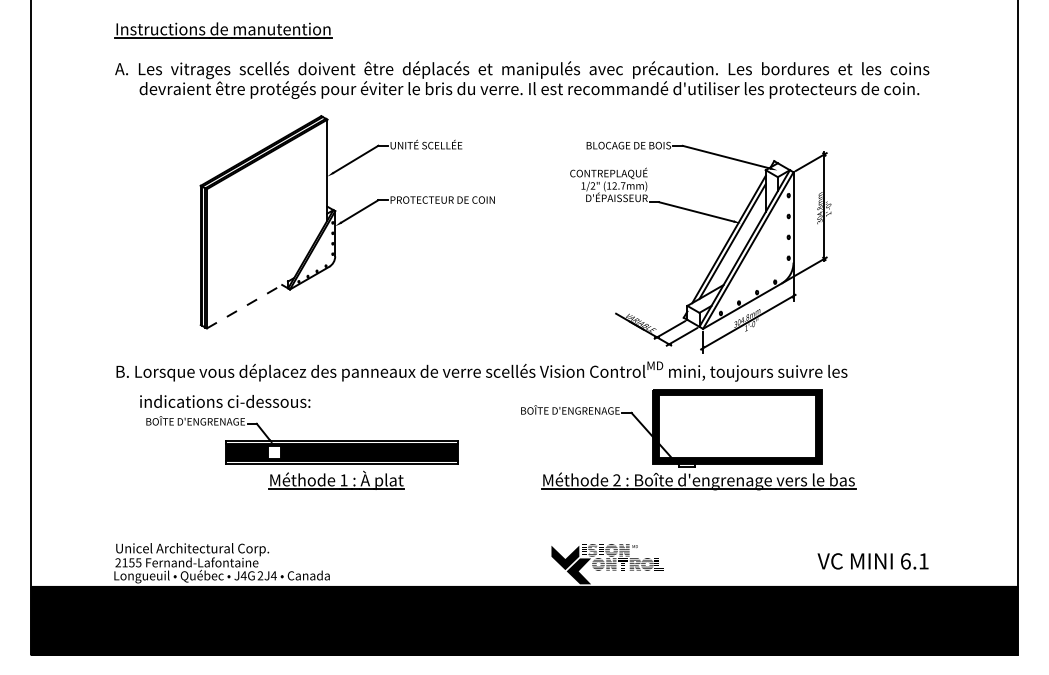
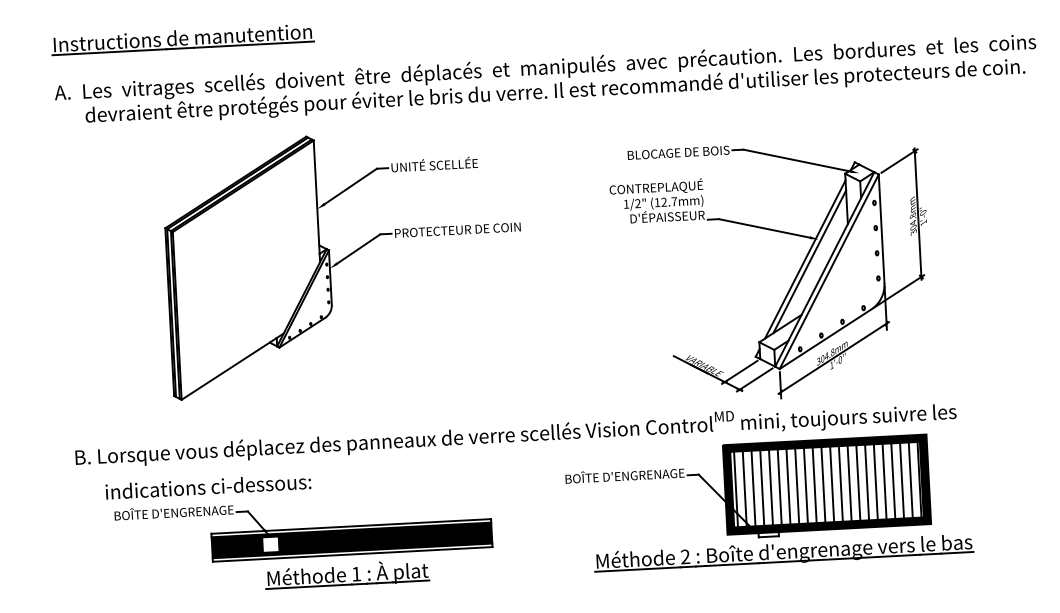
line: (247, 304) -> (229, 368), dashed -> solid
hatch: (737, 426) -> (827, 484), added

